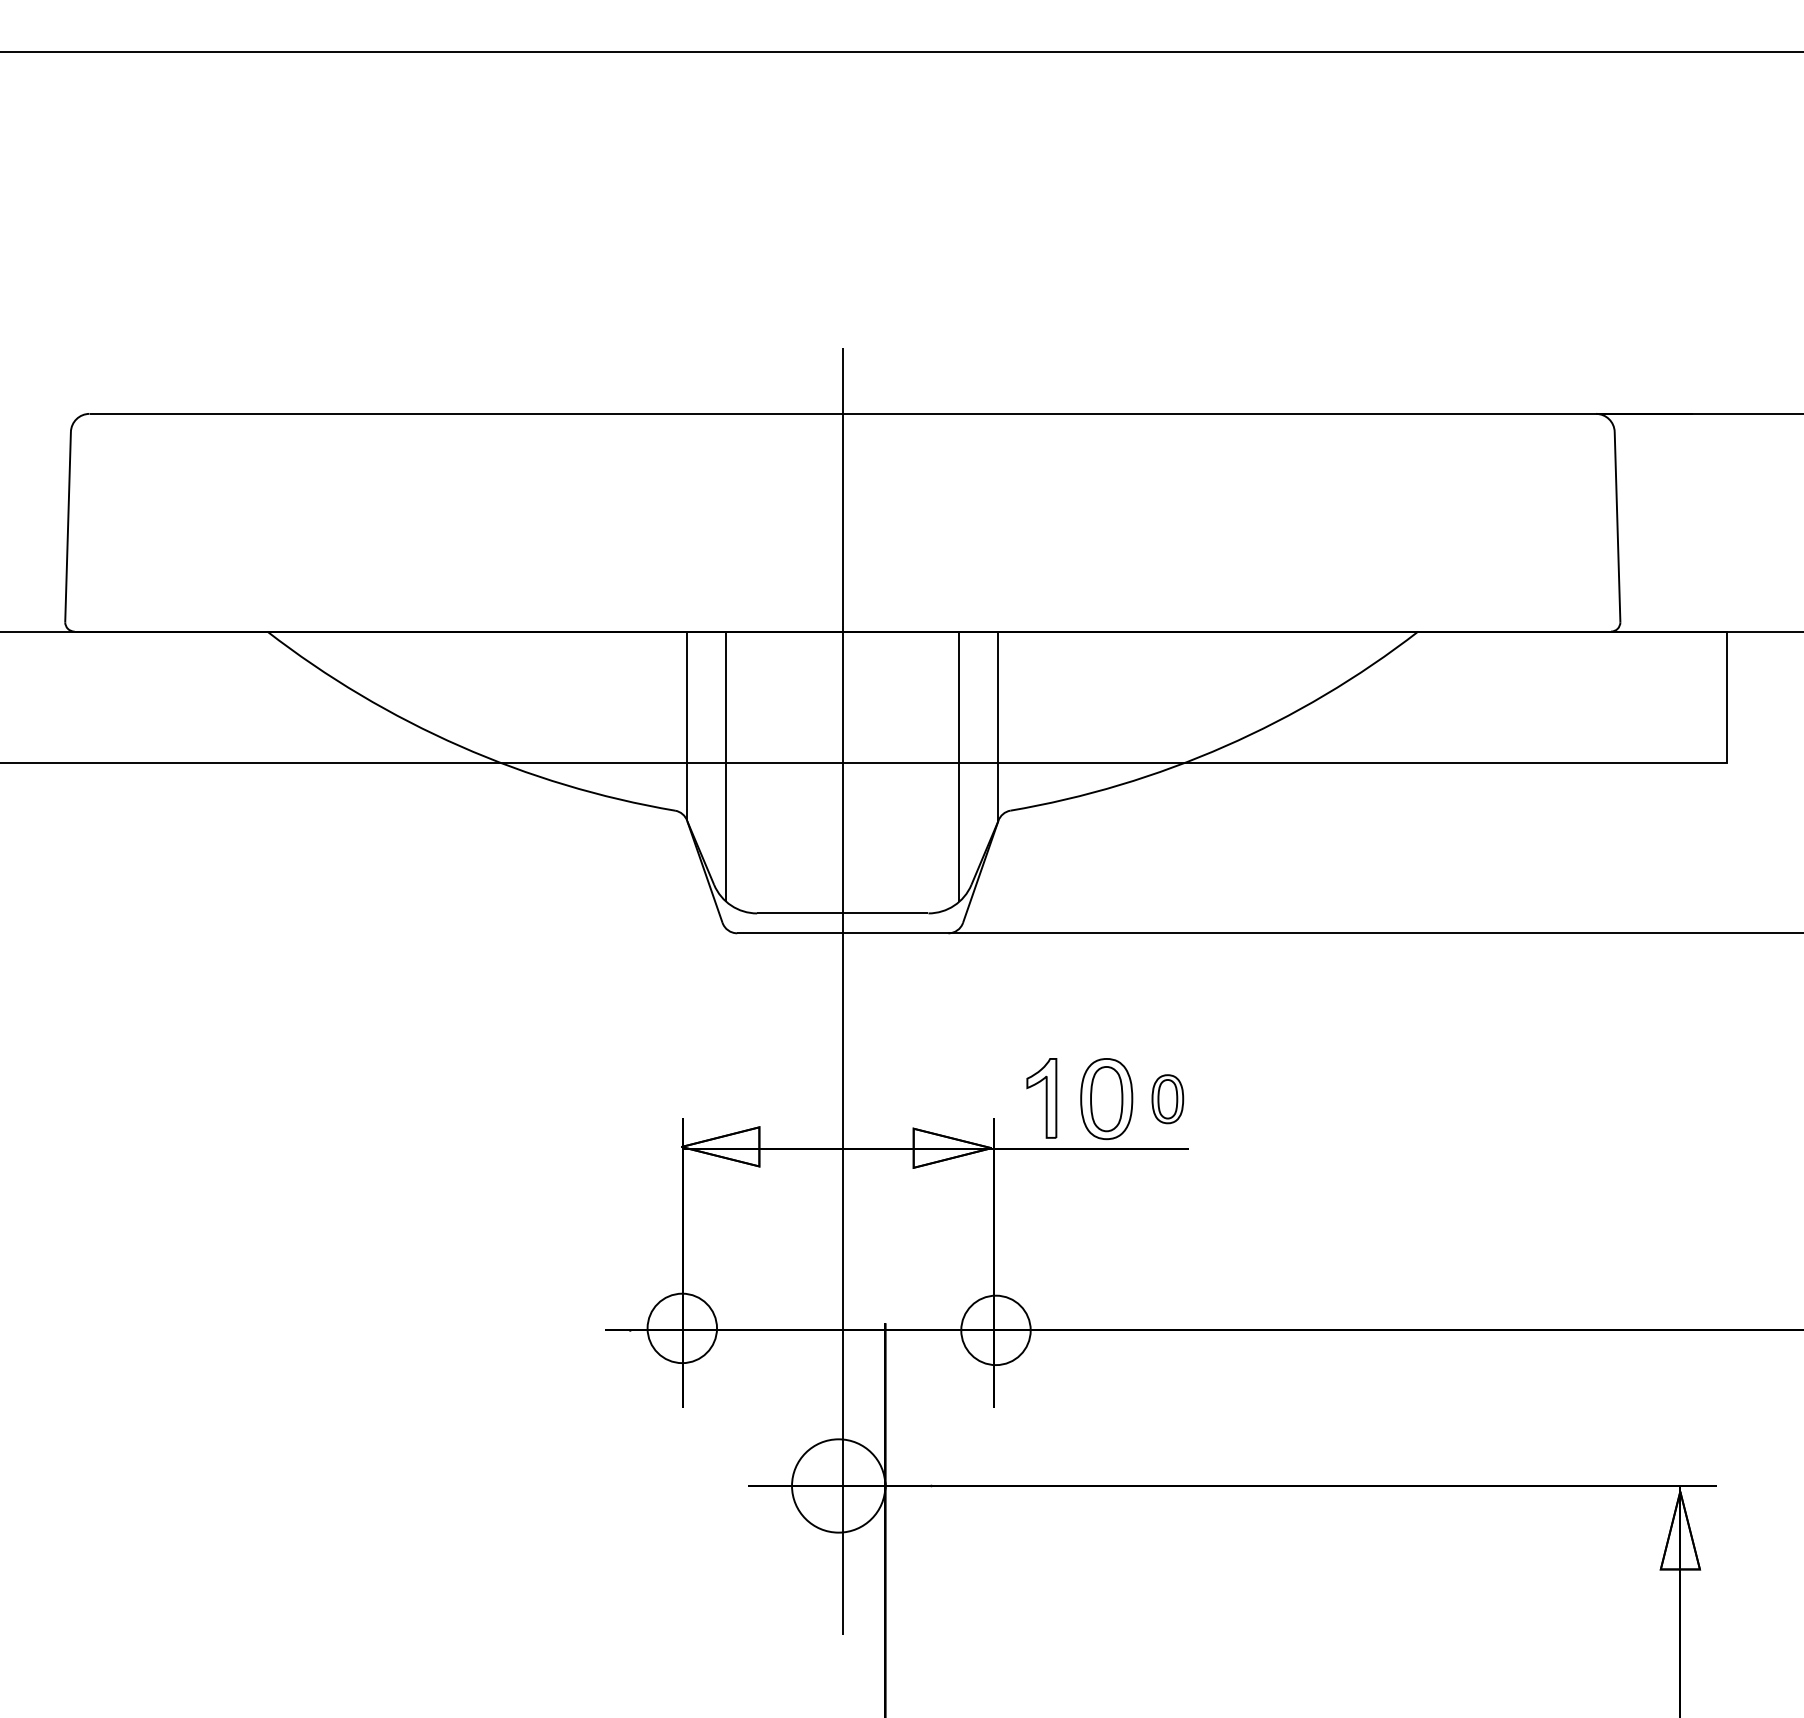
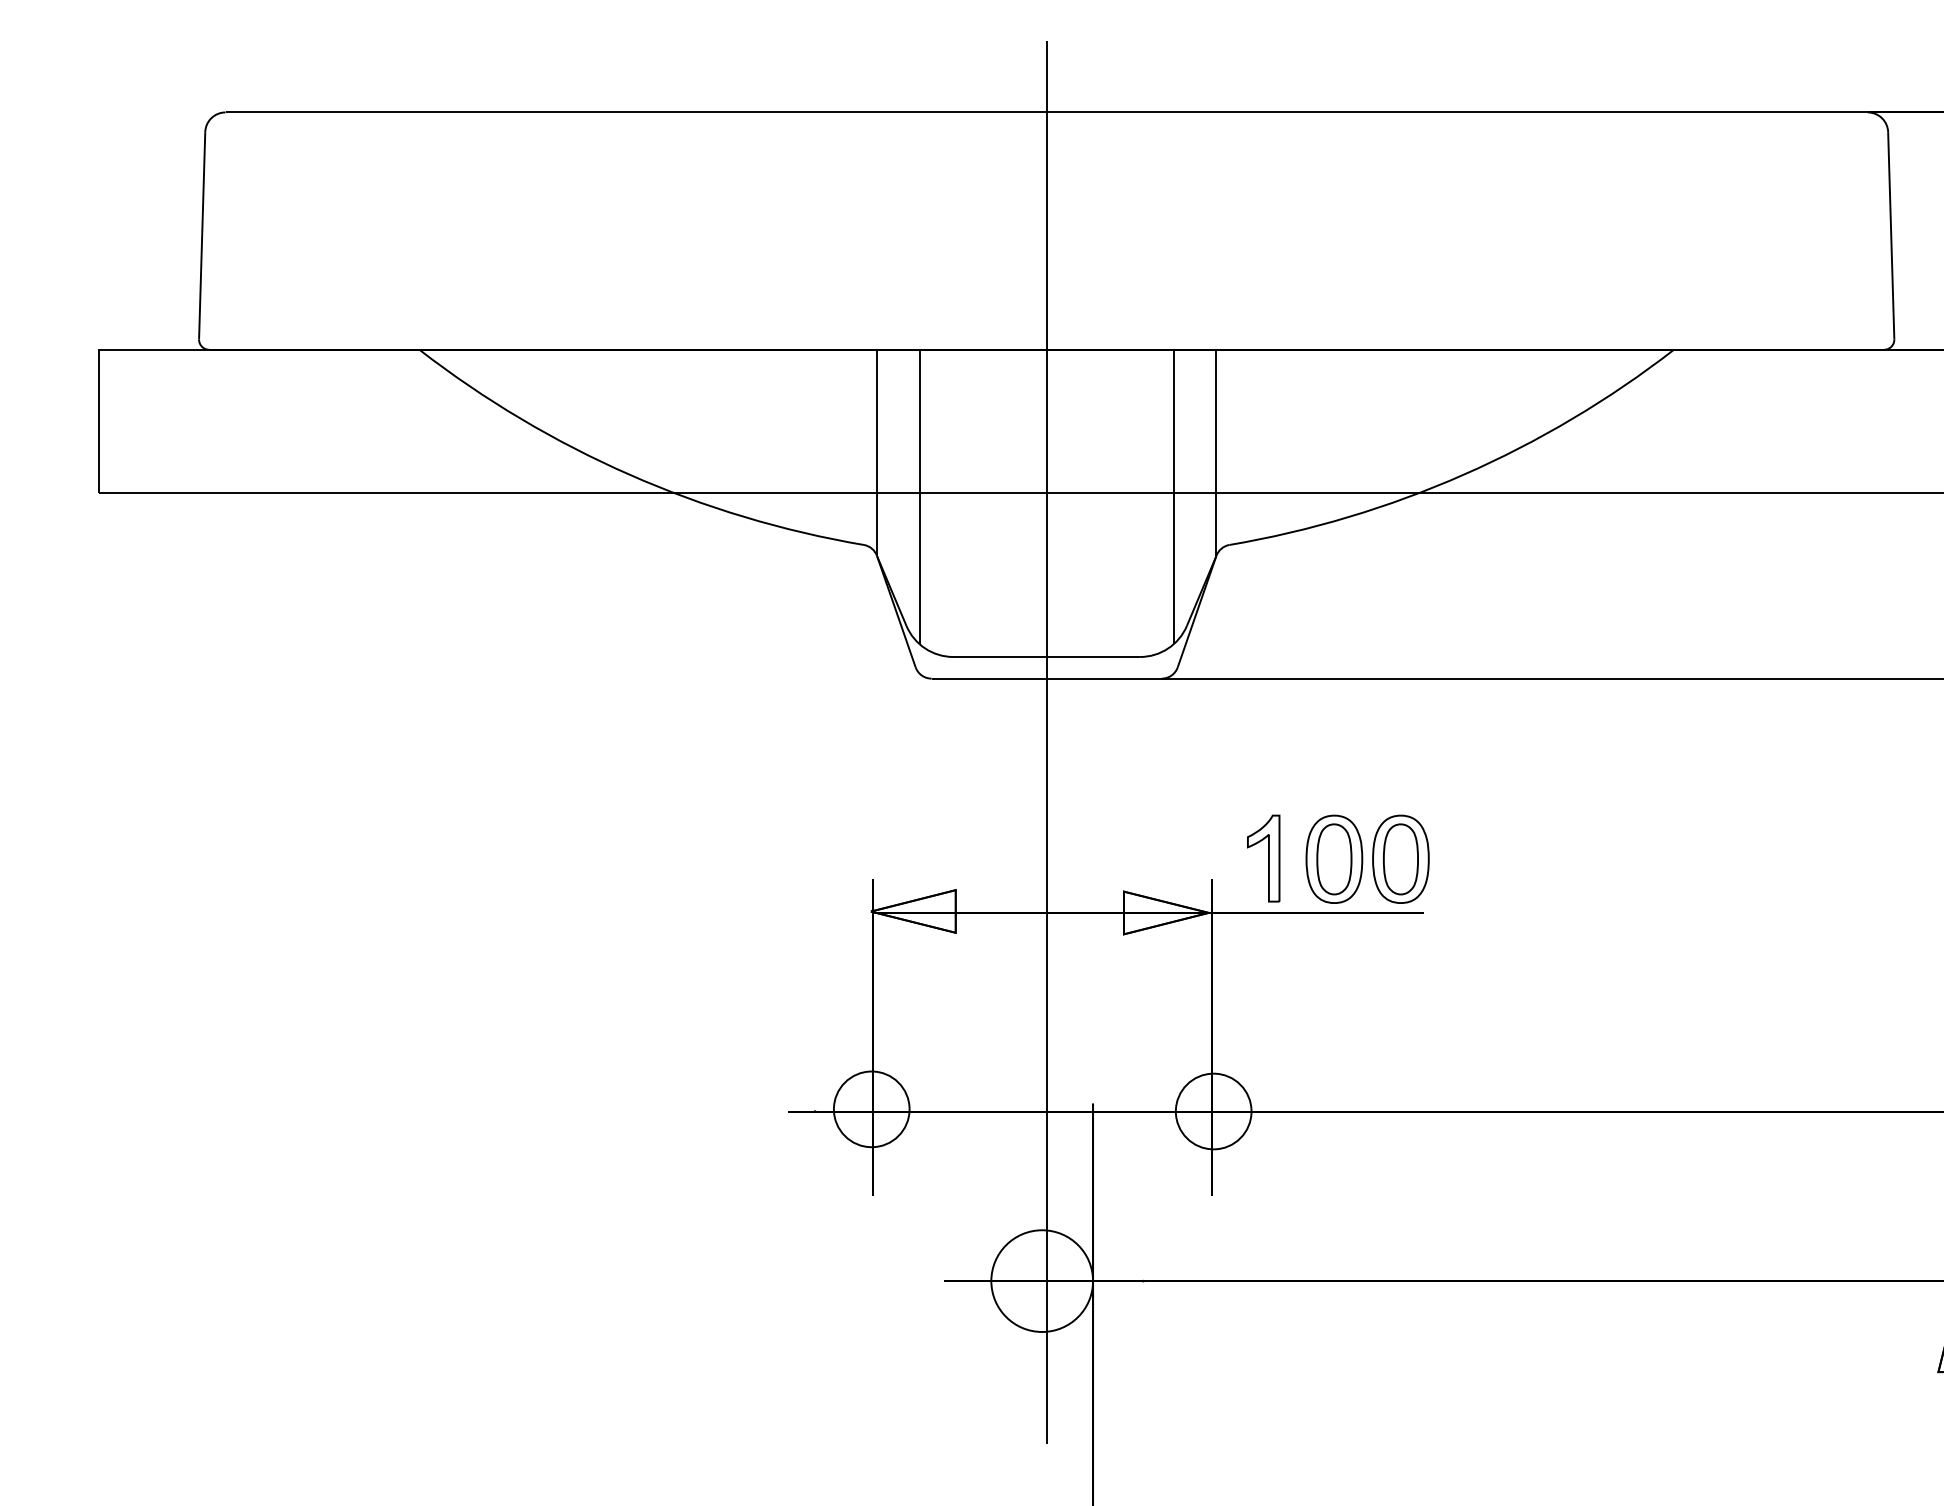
part: (1167, 1099) -> (1400, 859), size x1.67

